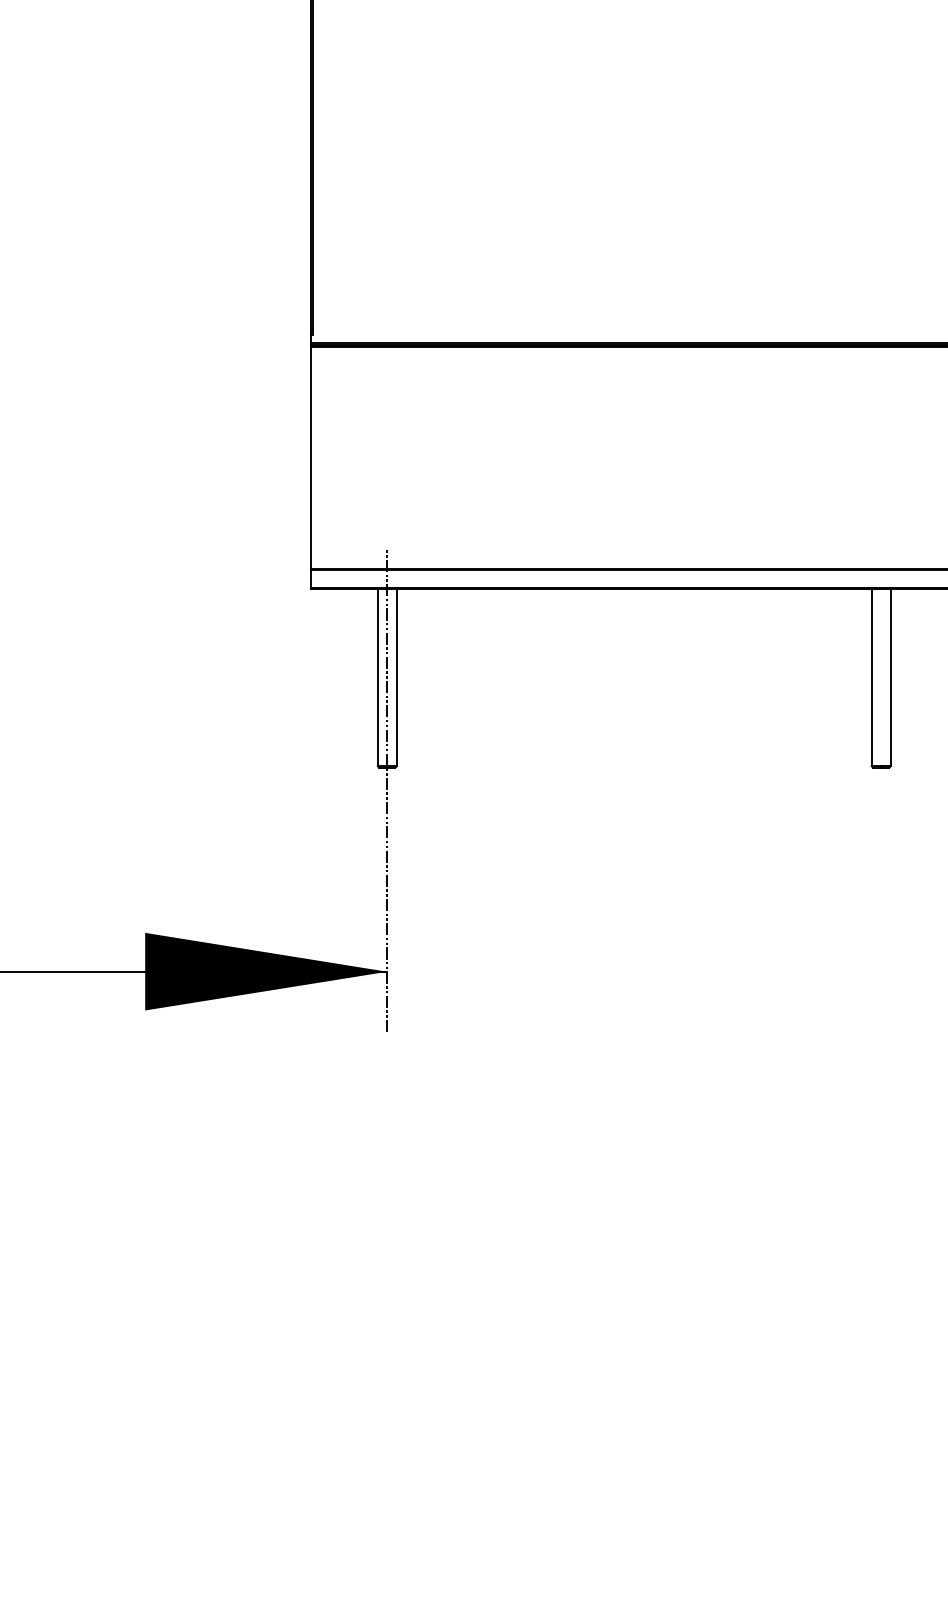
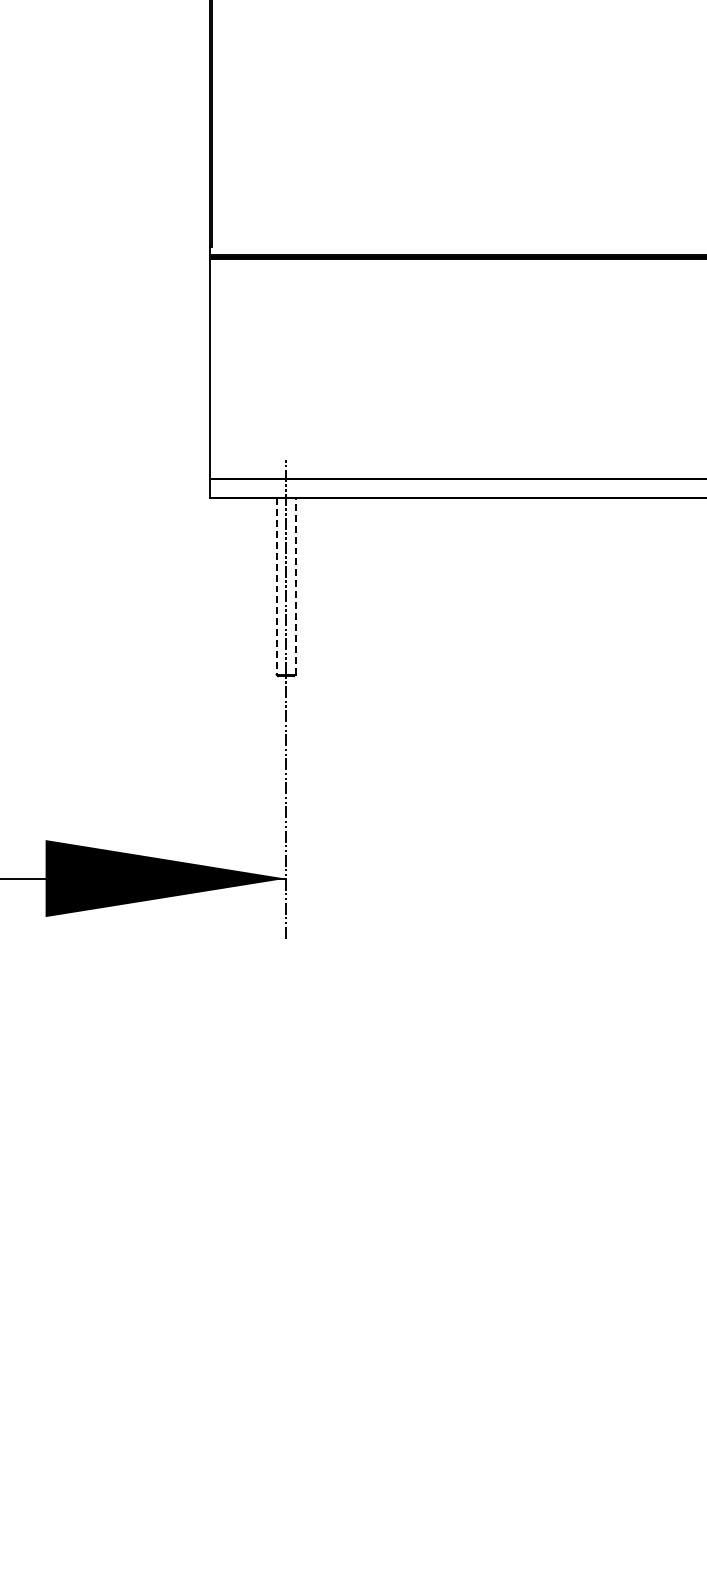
line: (377, 677) -> (276, 586), solid -> dashed
line: (396, 677) -> (295, 586), solid -> dashed

